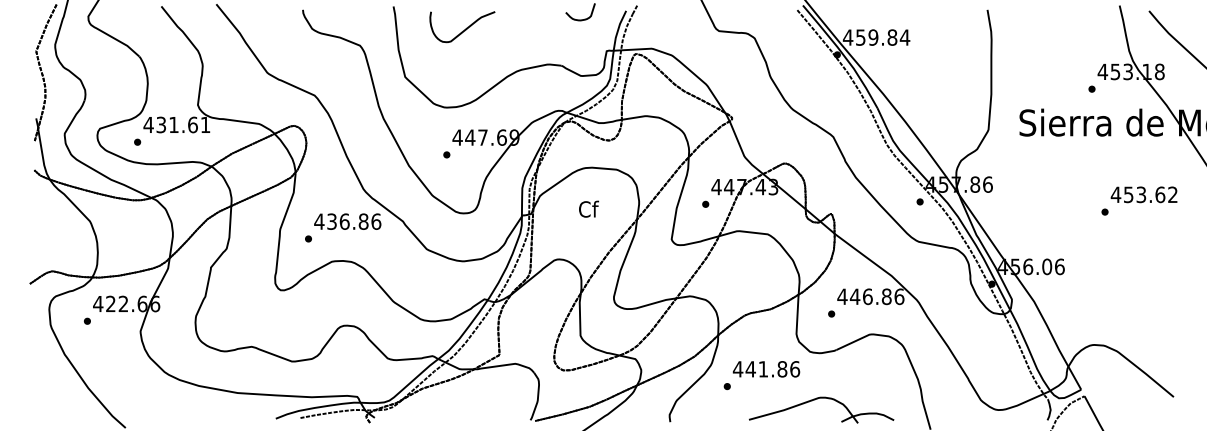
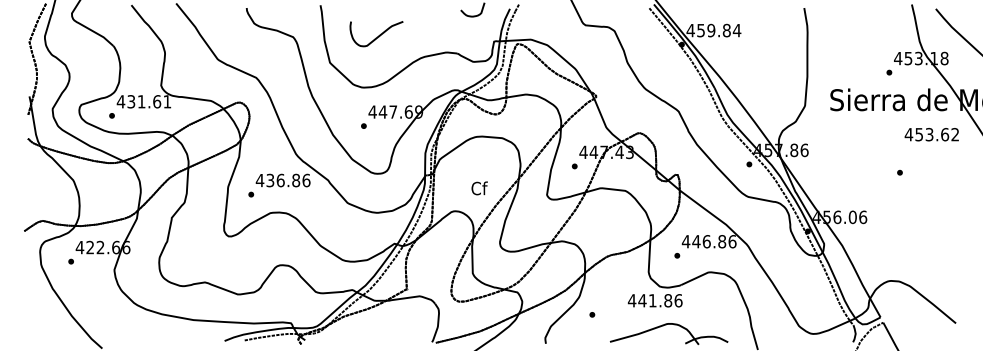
curve: (464, 28) -> (378, 35), moved
text: (1143, 194) -> (931, 134), moved
text: (588, 209) -> (479, 188), moved
text: (765, 368) -> (654, 300), moved

